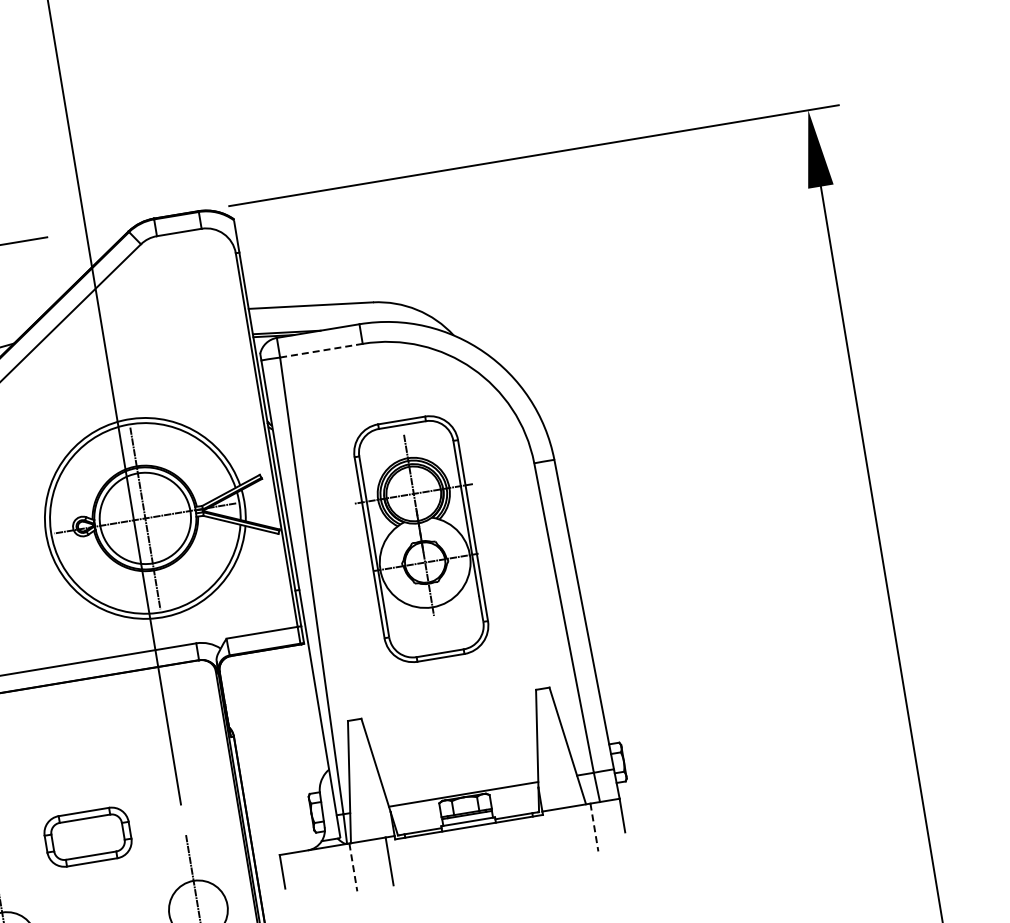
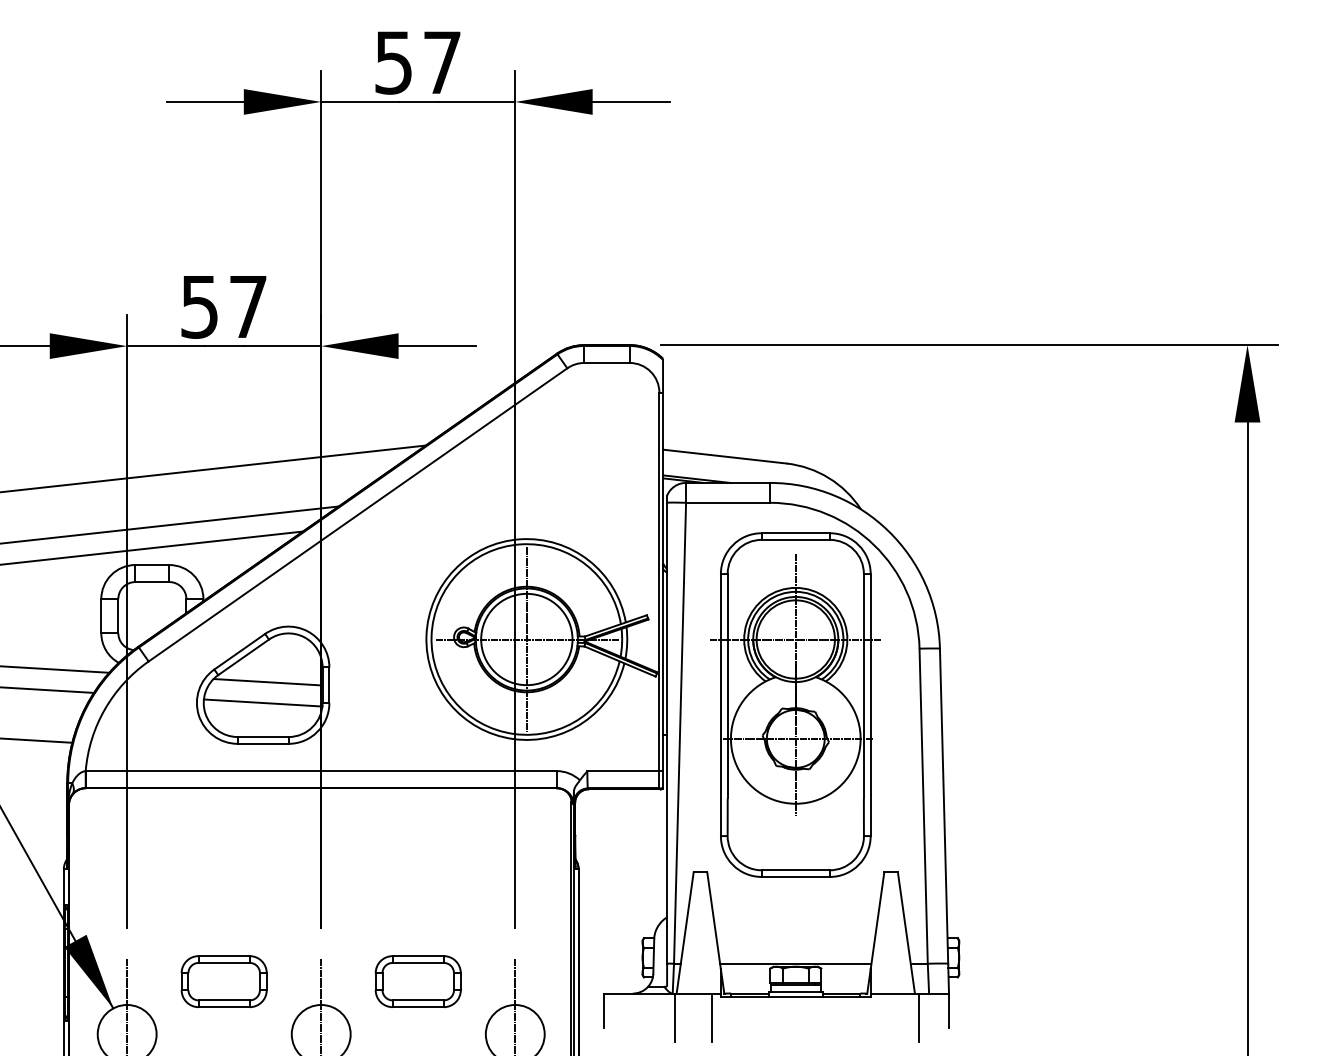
line: (320, 350) -> (727, 502), dashed -> solid
part: (421, 538) -> (795, 704), size x1.43
line: (594, 828) -> (919, 1018), dashed -> solid
part: (87, 837) -> (417, 981), moved
line: (353, 868) -> (675, 1018), dashed -> solid

